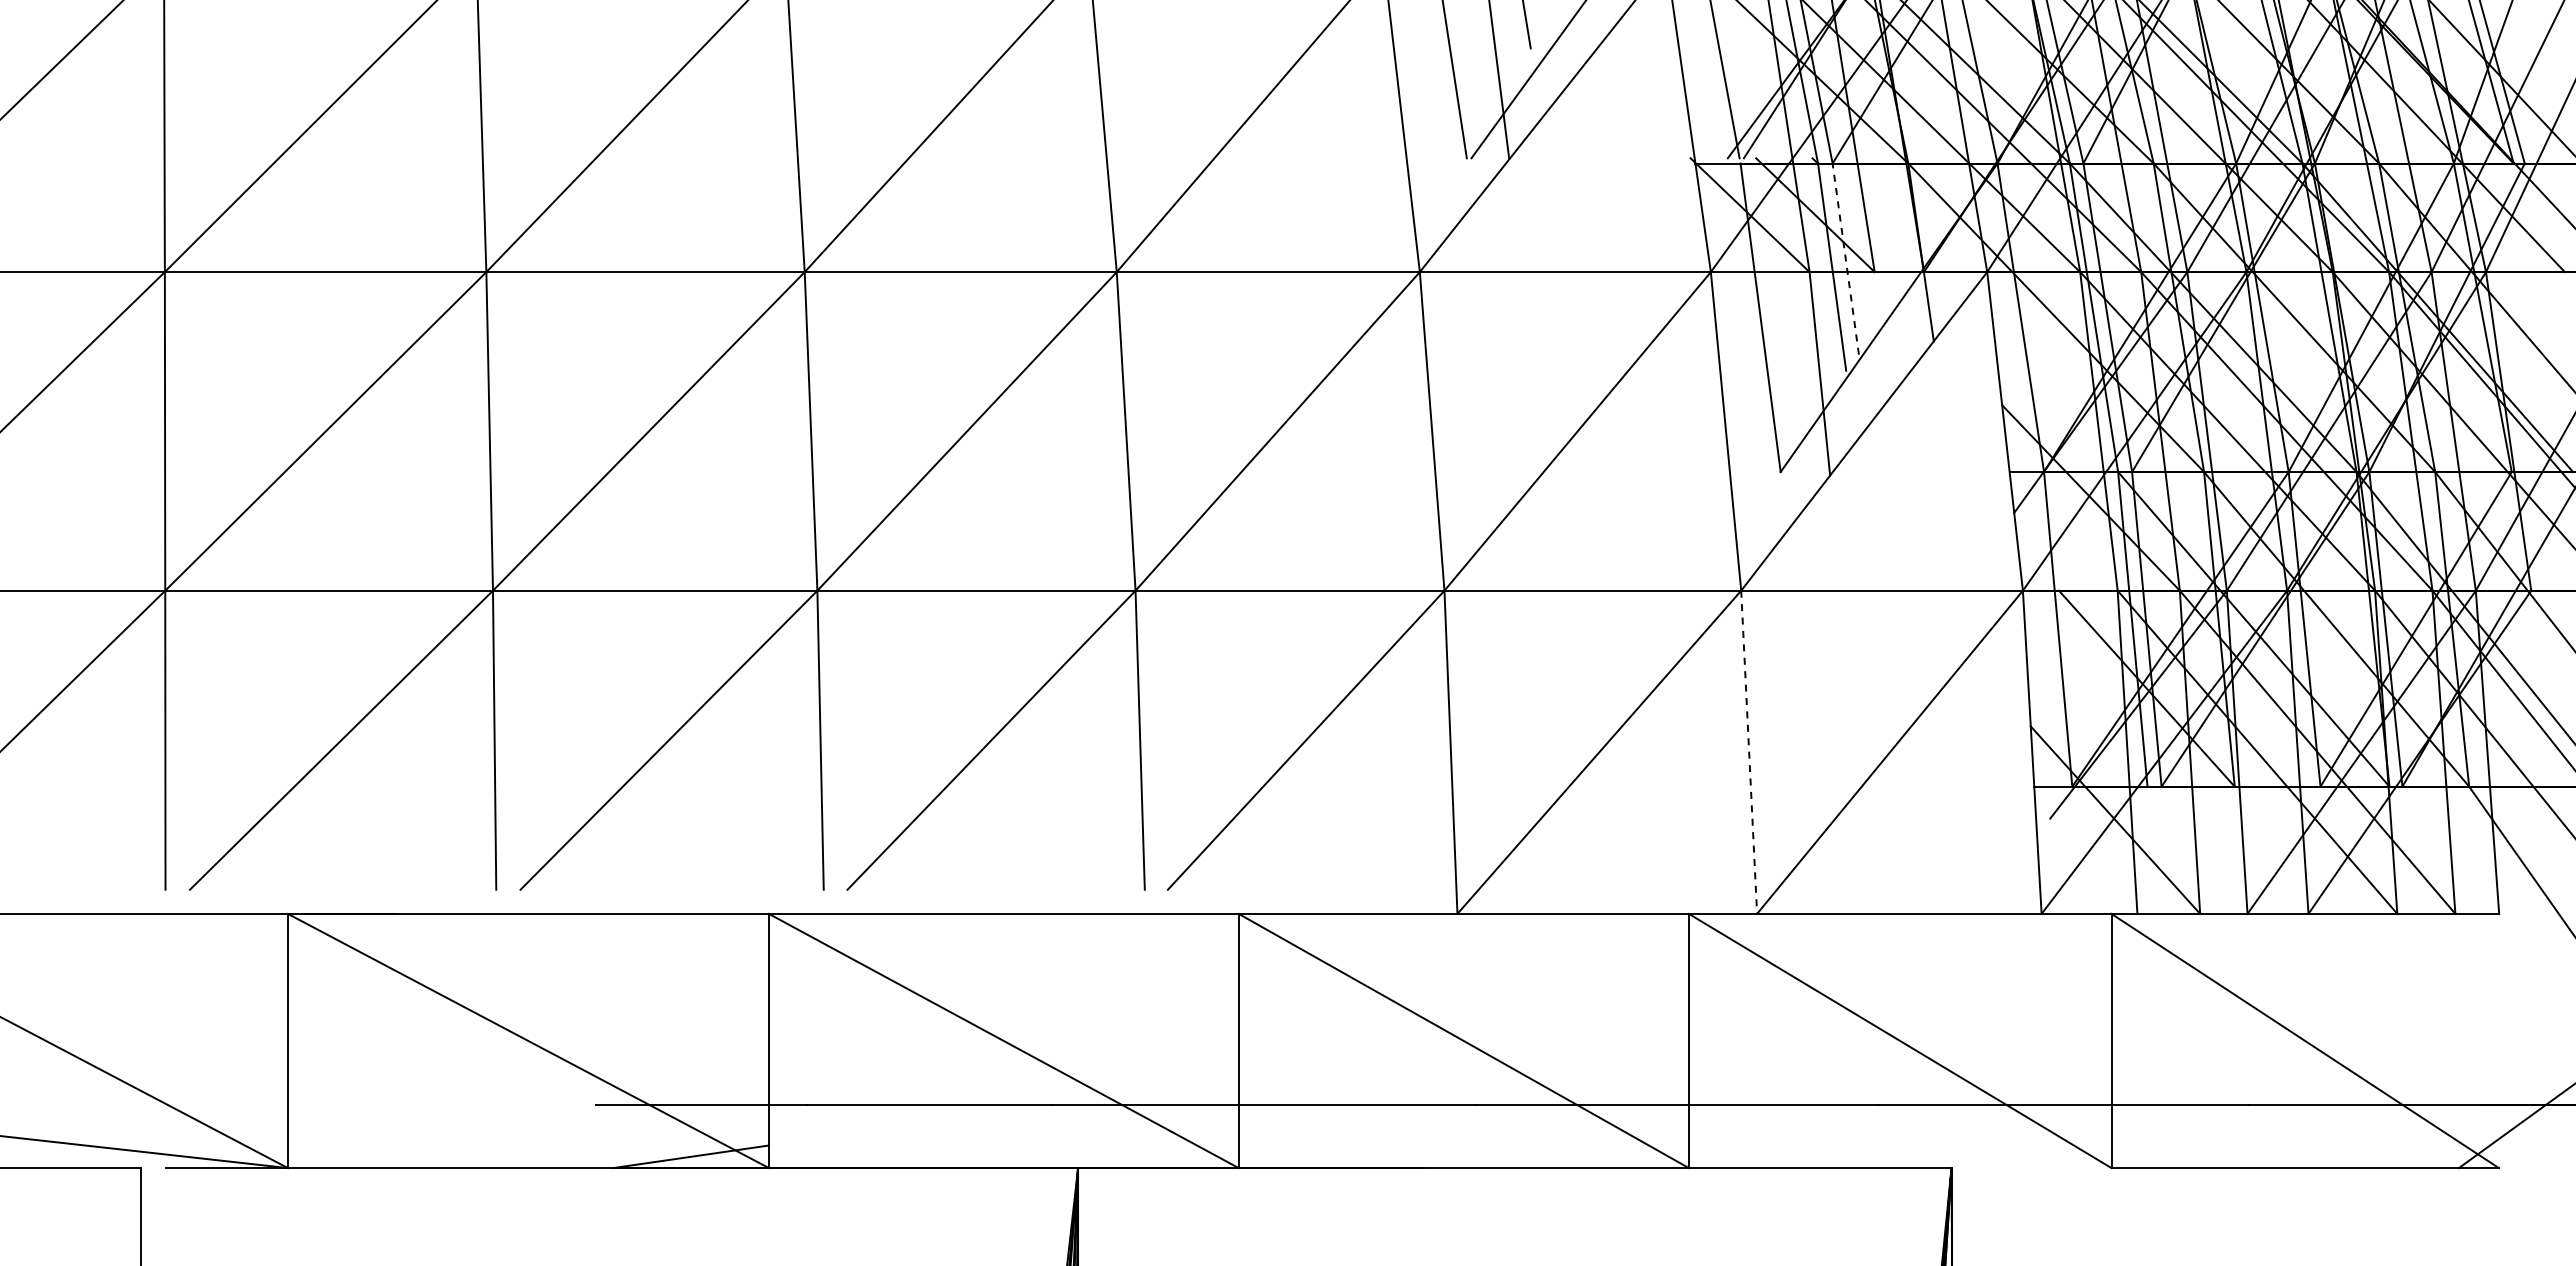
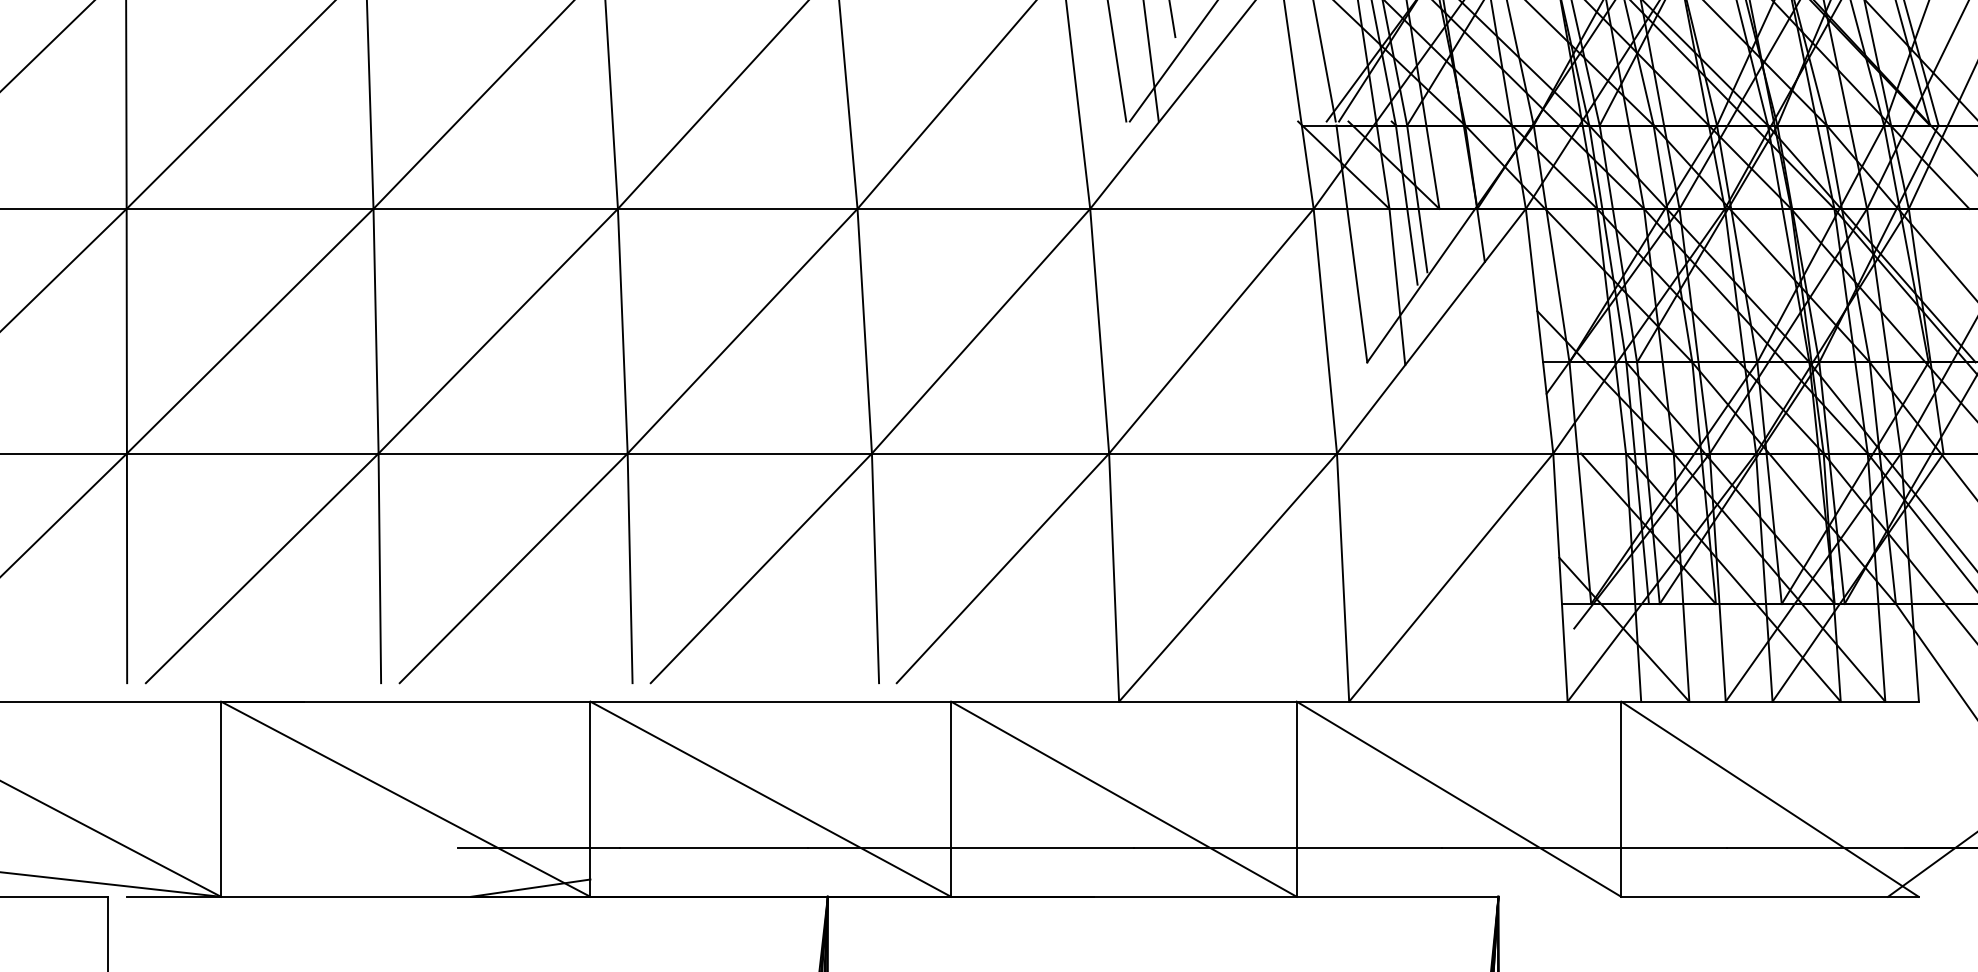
line: (1845, 258) -> (1417, 198), dashed -> solid
line: (1749, 752) -> (1343, 577), dashed -> solid

